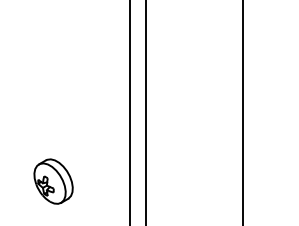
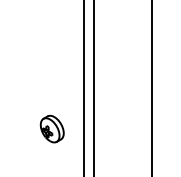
part: (52, 180) -> (51, 128), moved

